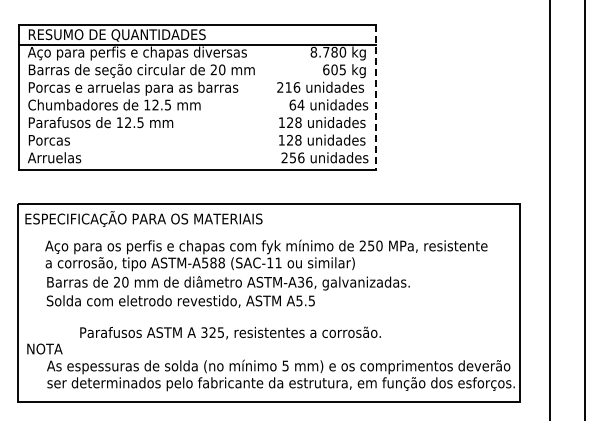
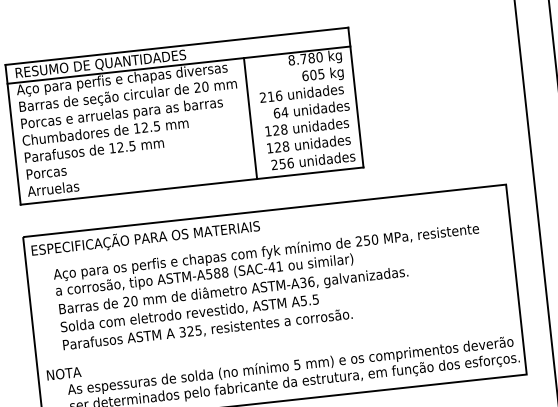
line: (375, 97) -> (355, 97), dashed -> solid
line: (265, 107) -> (250, 118), added
text: (269, 262) -> (270, 267), (SAC-11 -> (SAC-41
text: (230, 332) -> (207, 329), moved

